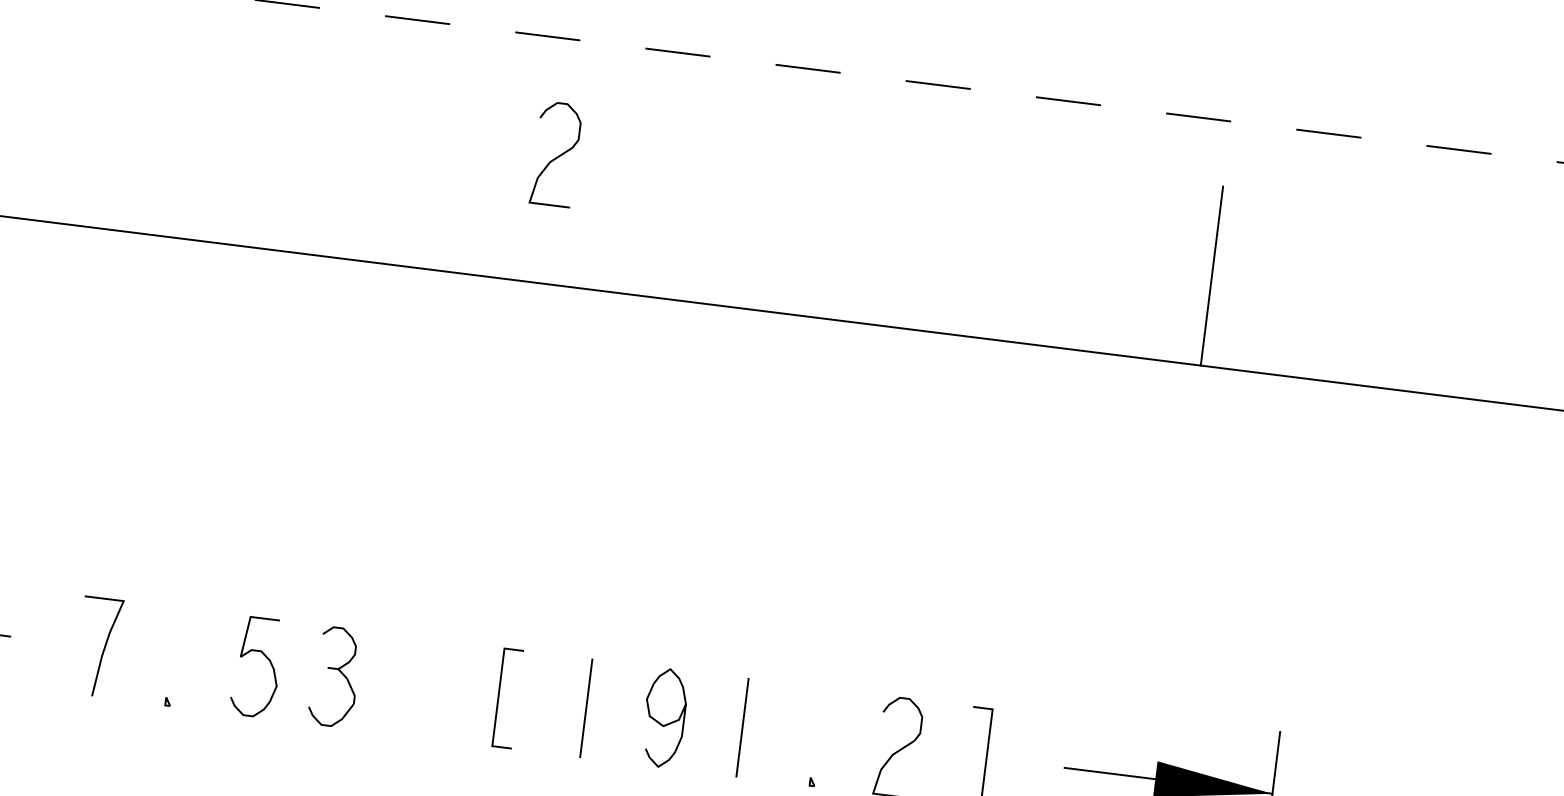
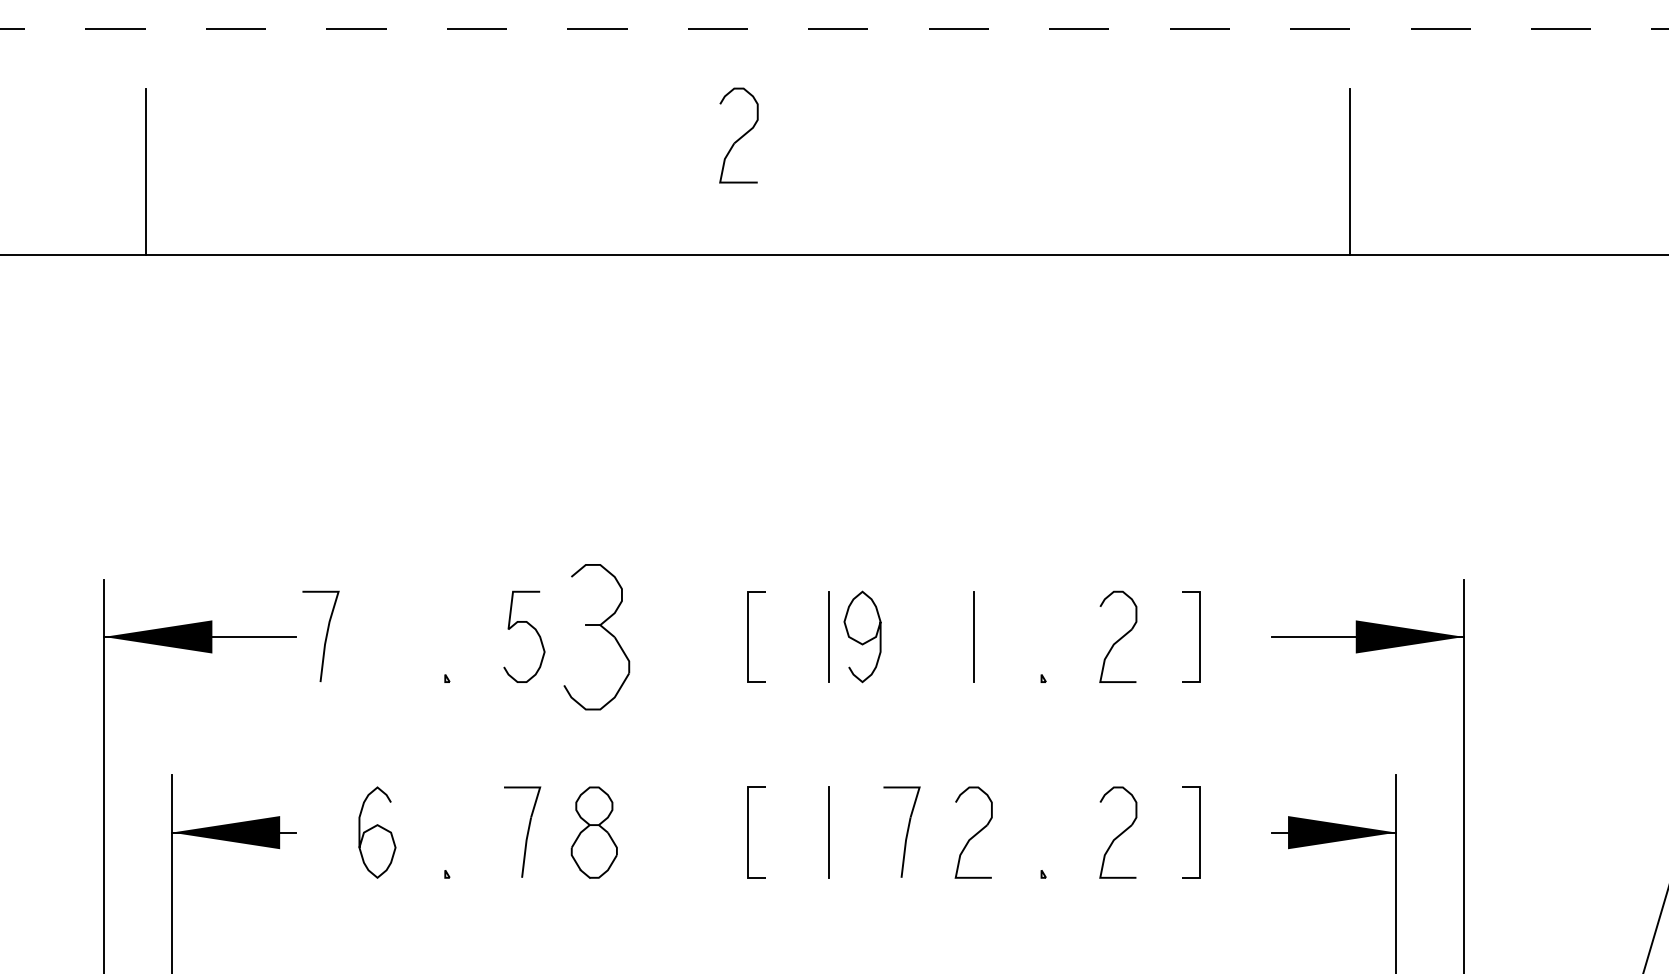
curve: (103, 646) -> (325, 635), moved
part: (334, 676) -> (596, 636), size x1.6
curve: (660, 722) -> (859, 641), moved

